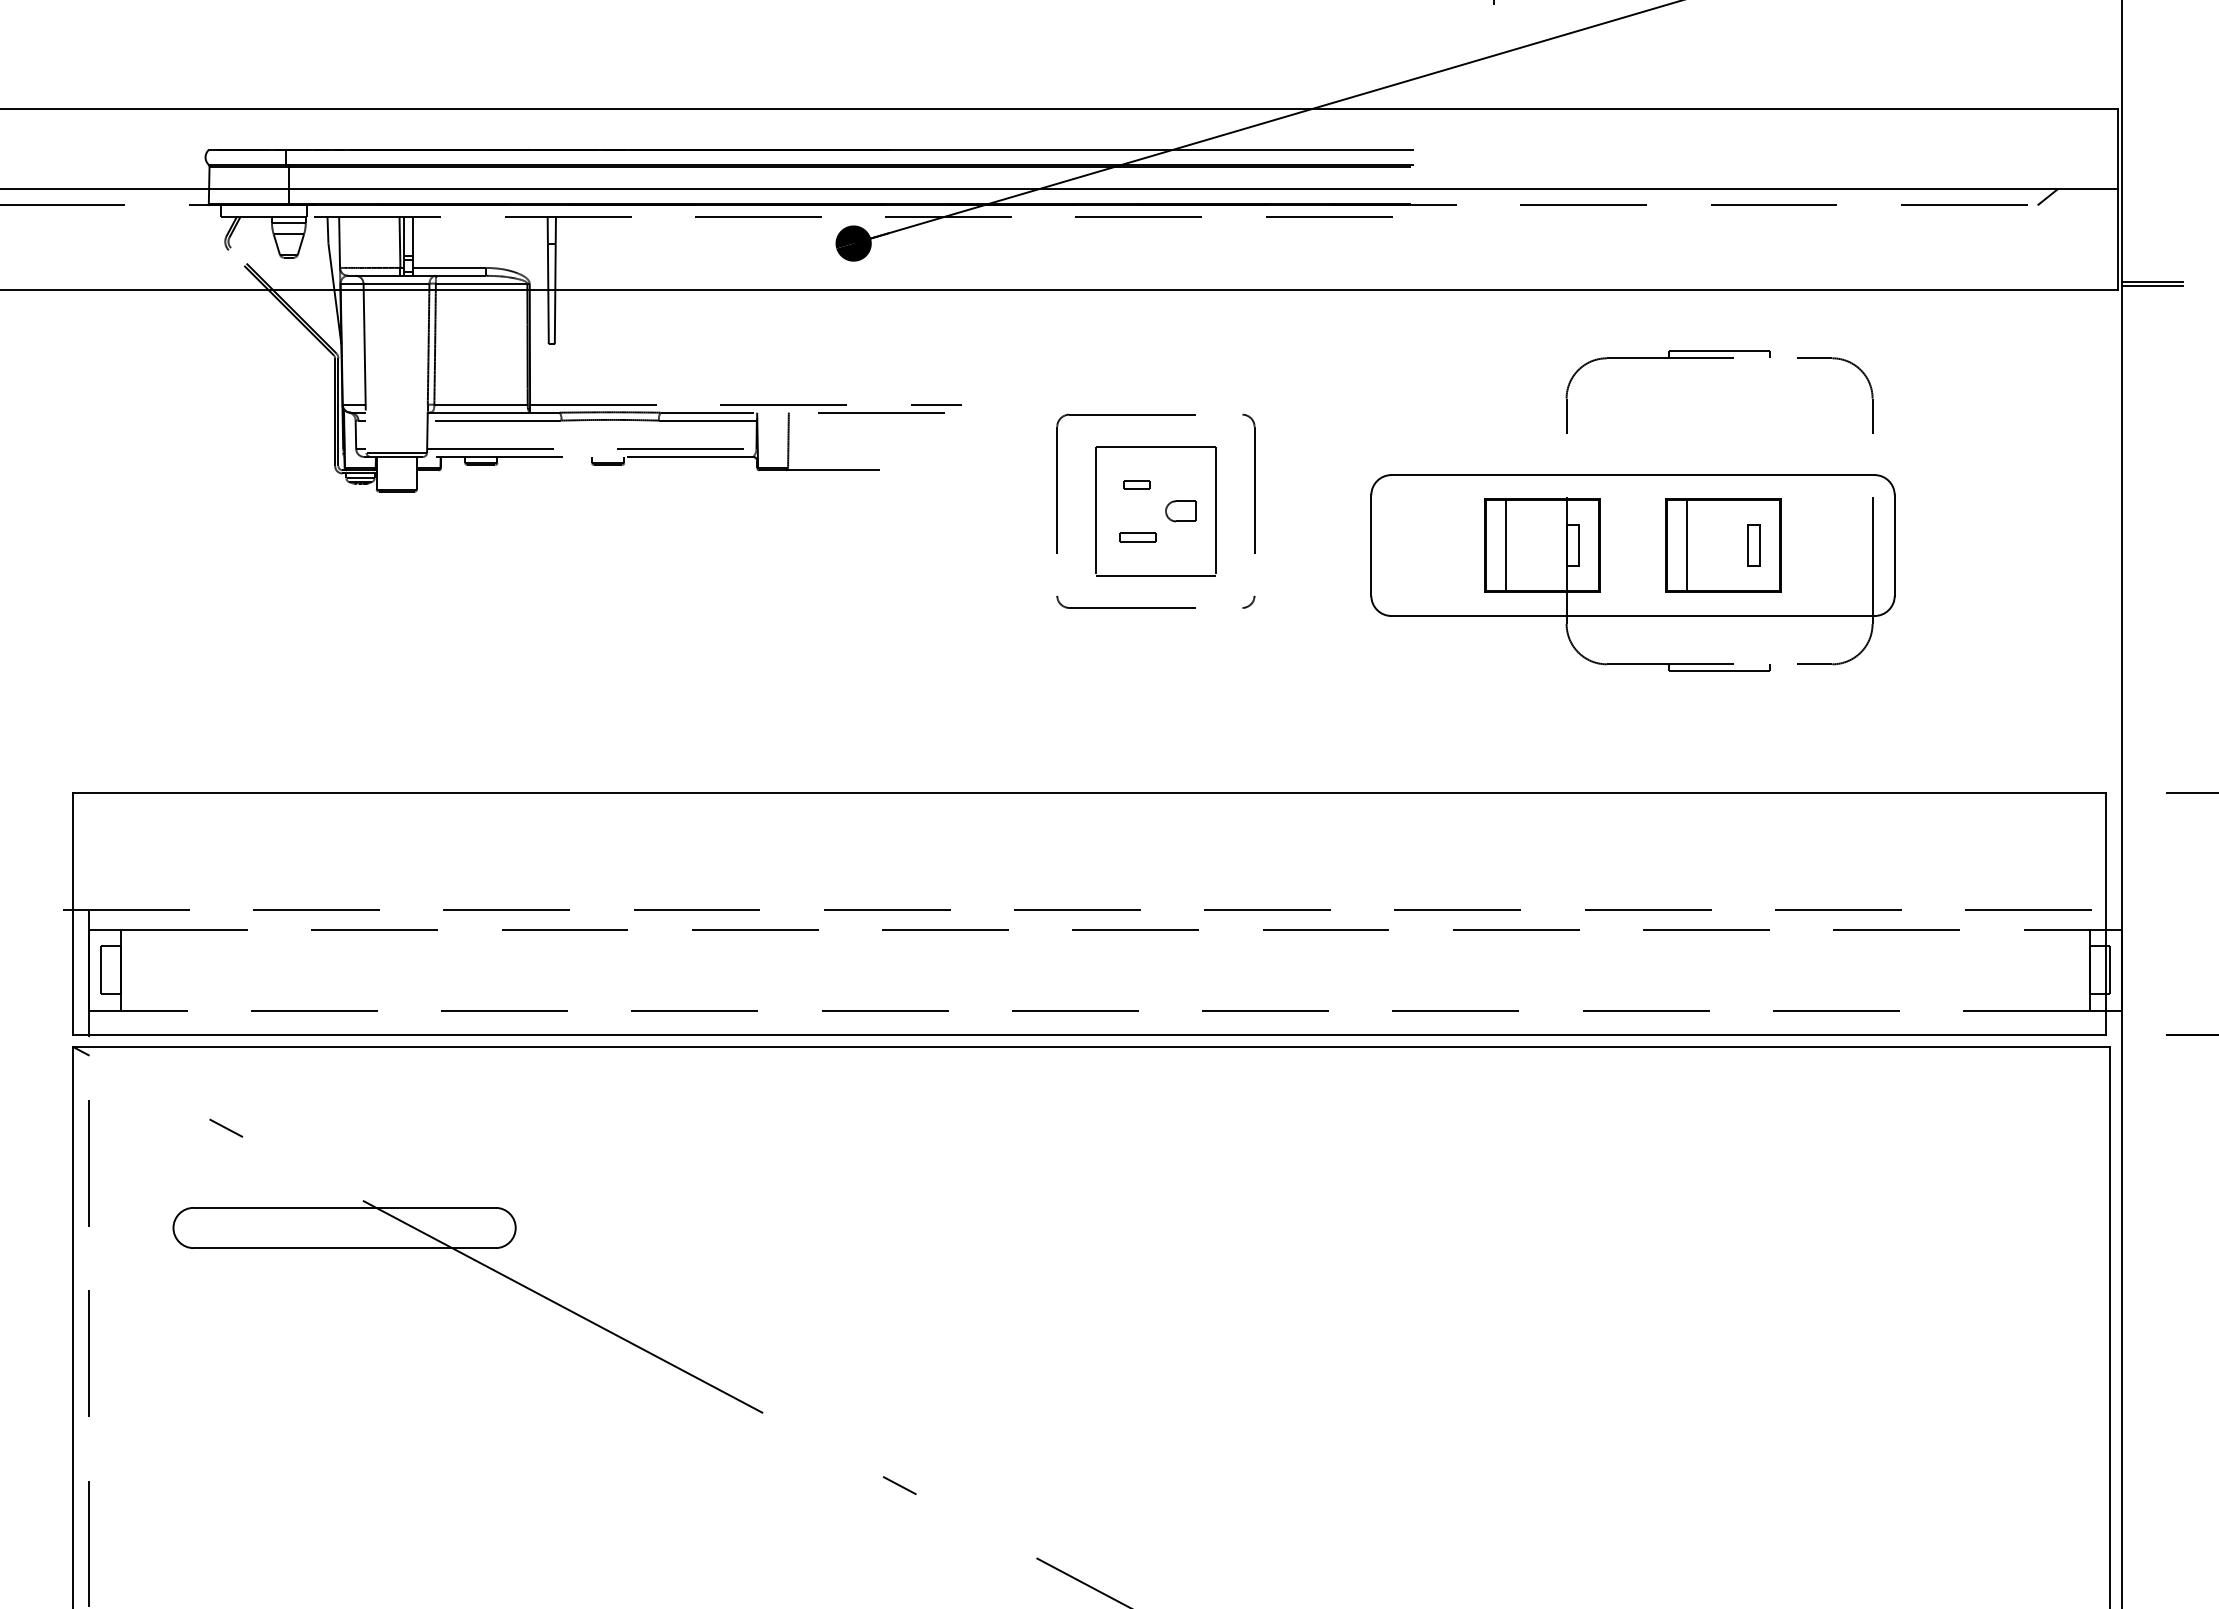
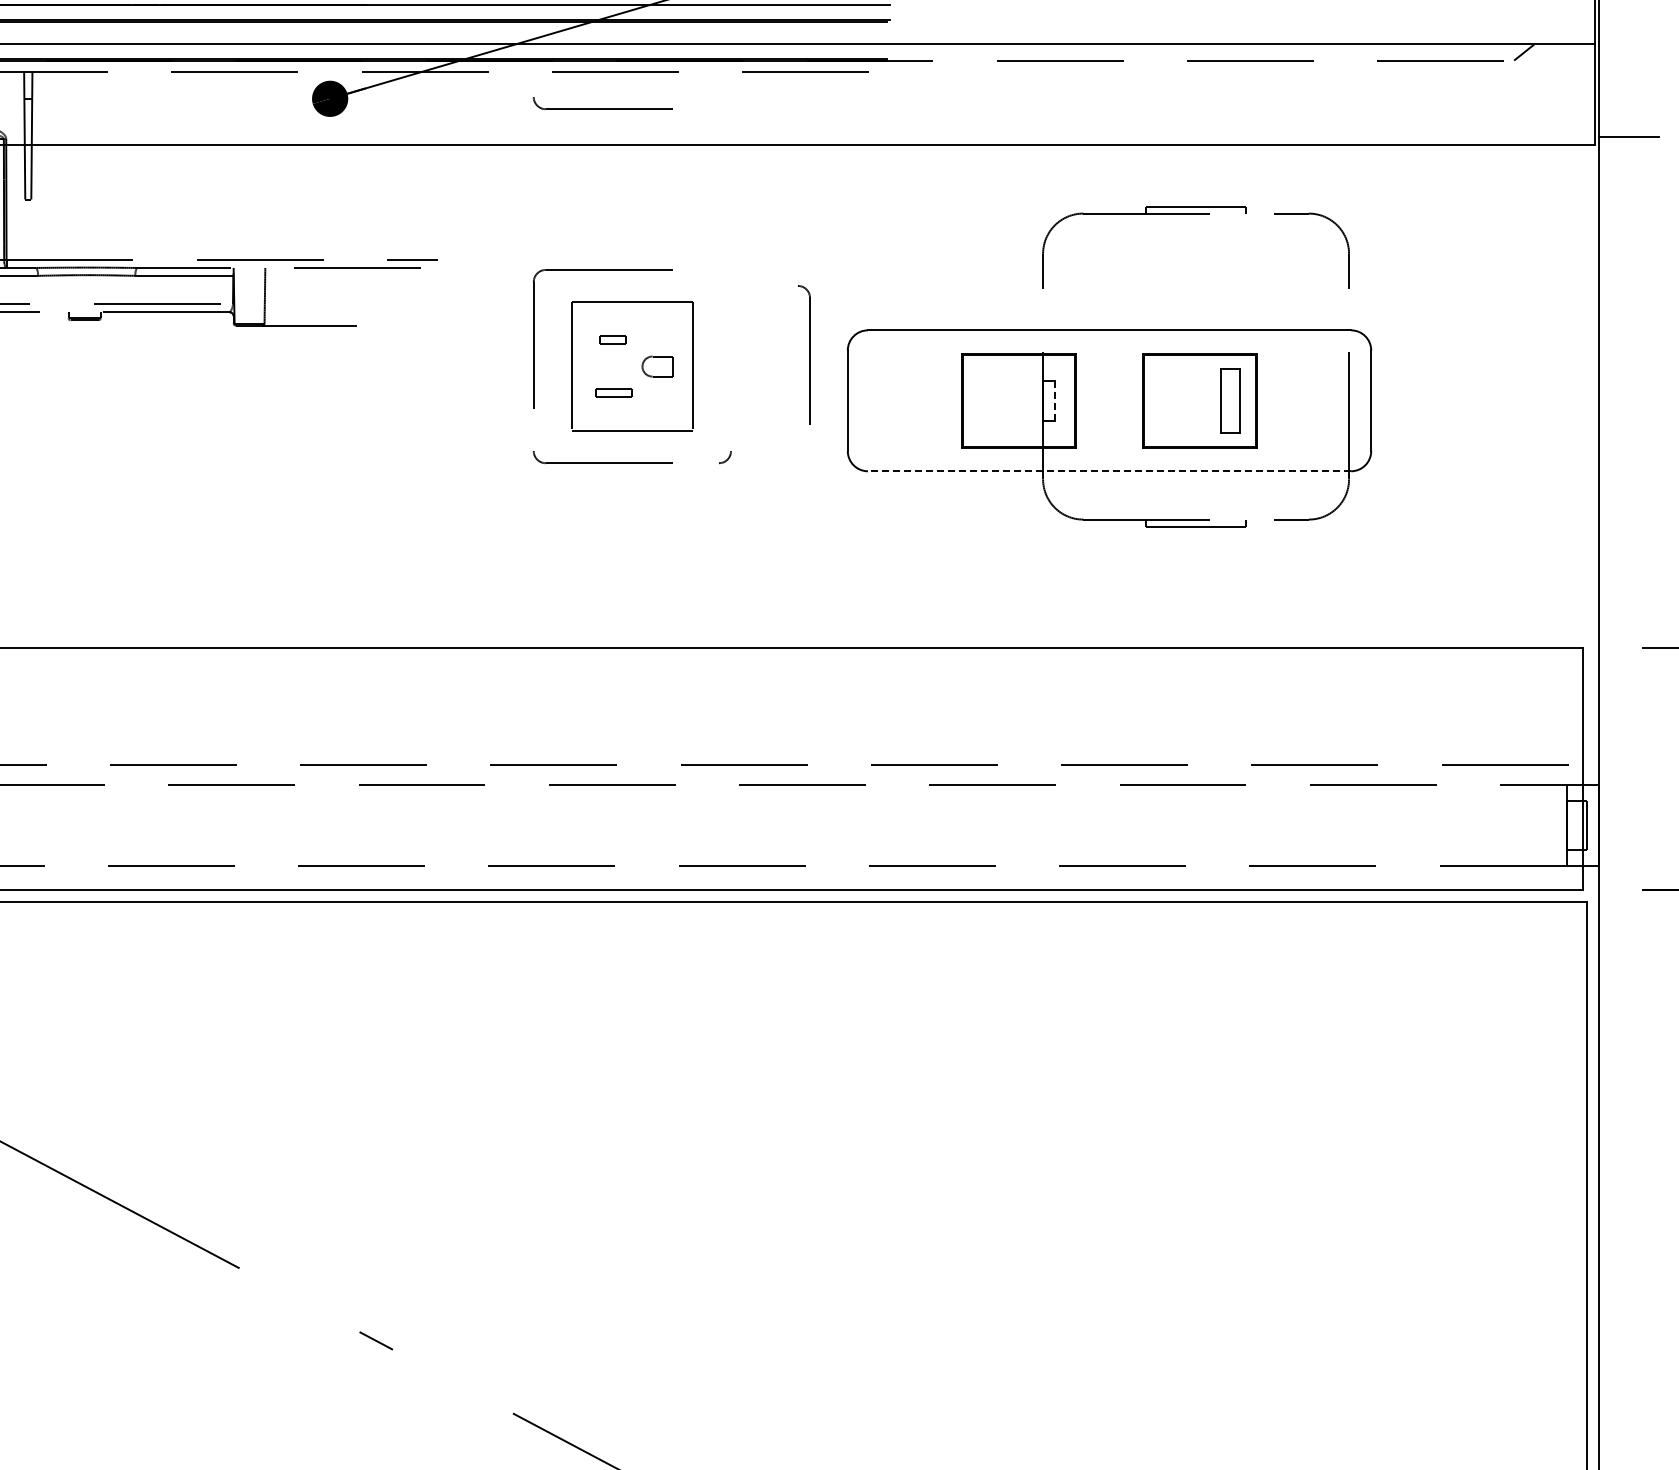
part: (1125, 247) -> (601, 102), added
line: (2152, 285) -> (1628, 140), removed
part: (1248, 483) -> (803, 354), moved
line: (1506, 545) -> (982, 400), removed
line: (1687, 545) -> (1163, 400), removed
part: (1753, 545) -> (1229, 400), size x1.6
line: (1578, 546) -> (1054, 401), solid -> dashed
line: (1633, 616) -> (1109, 471), solid -> dashed

